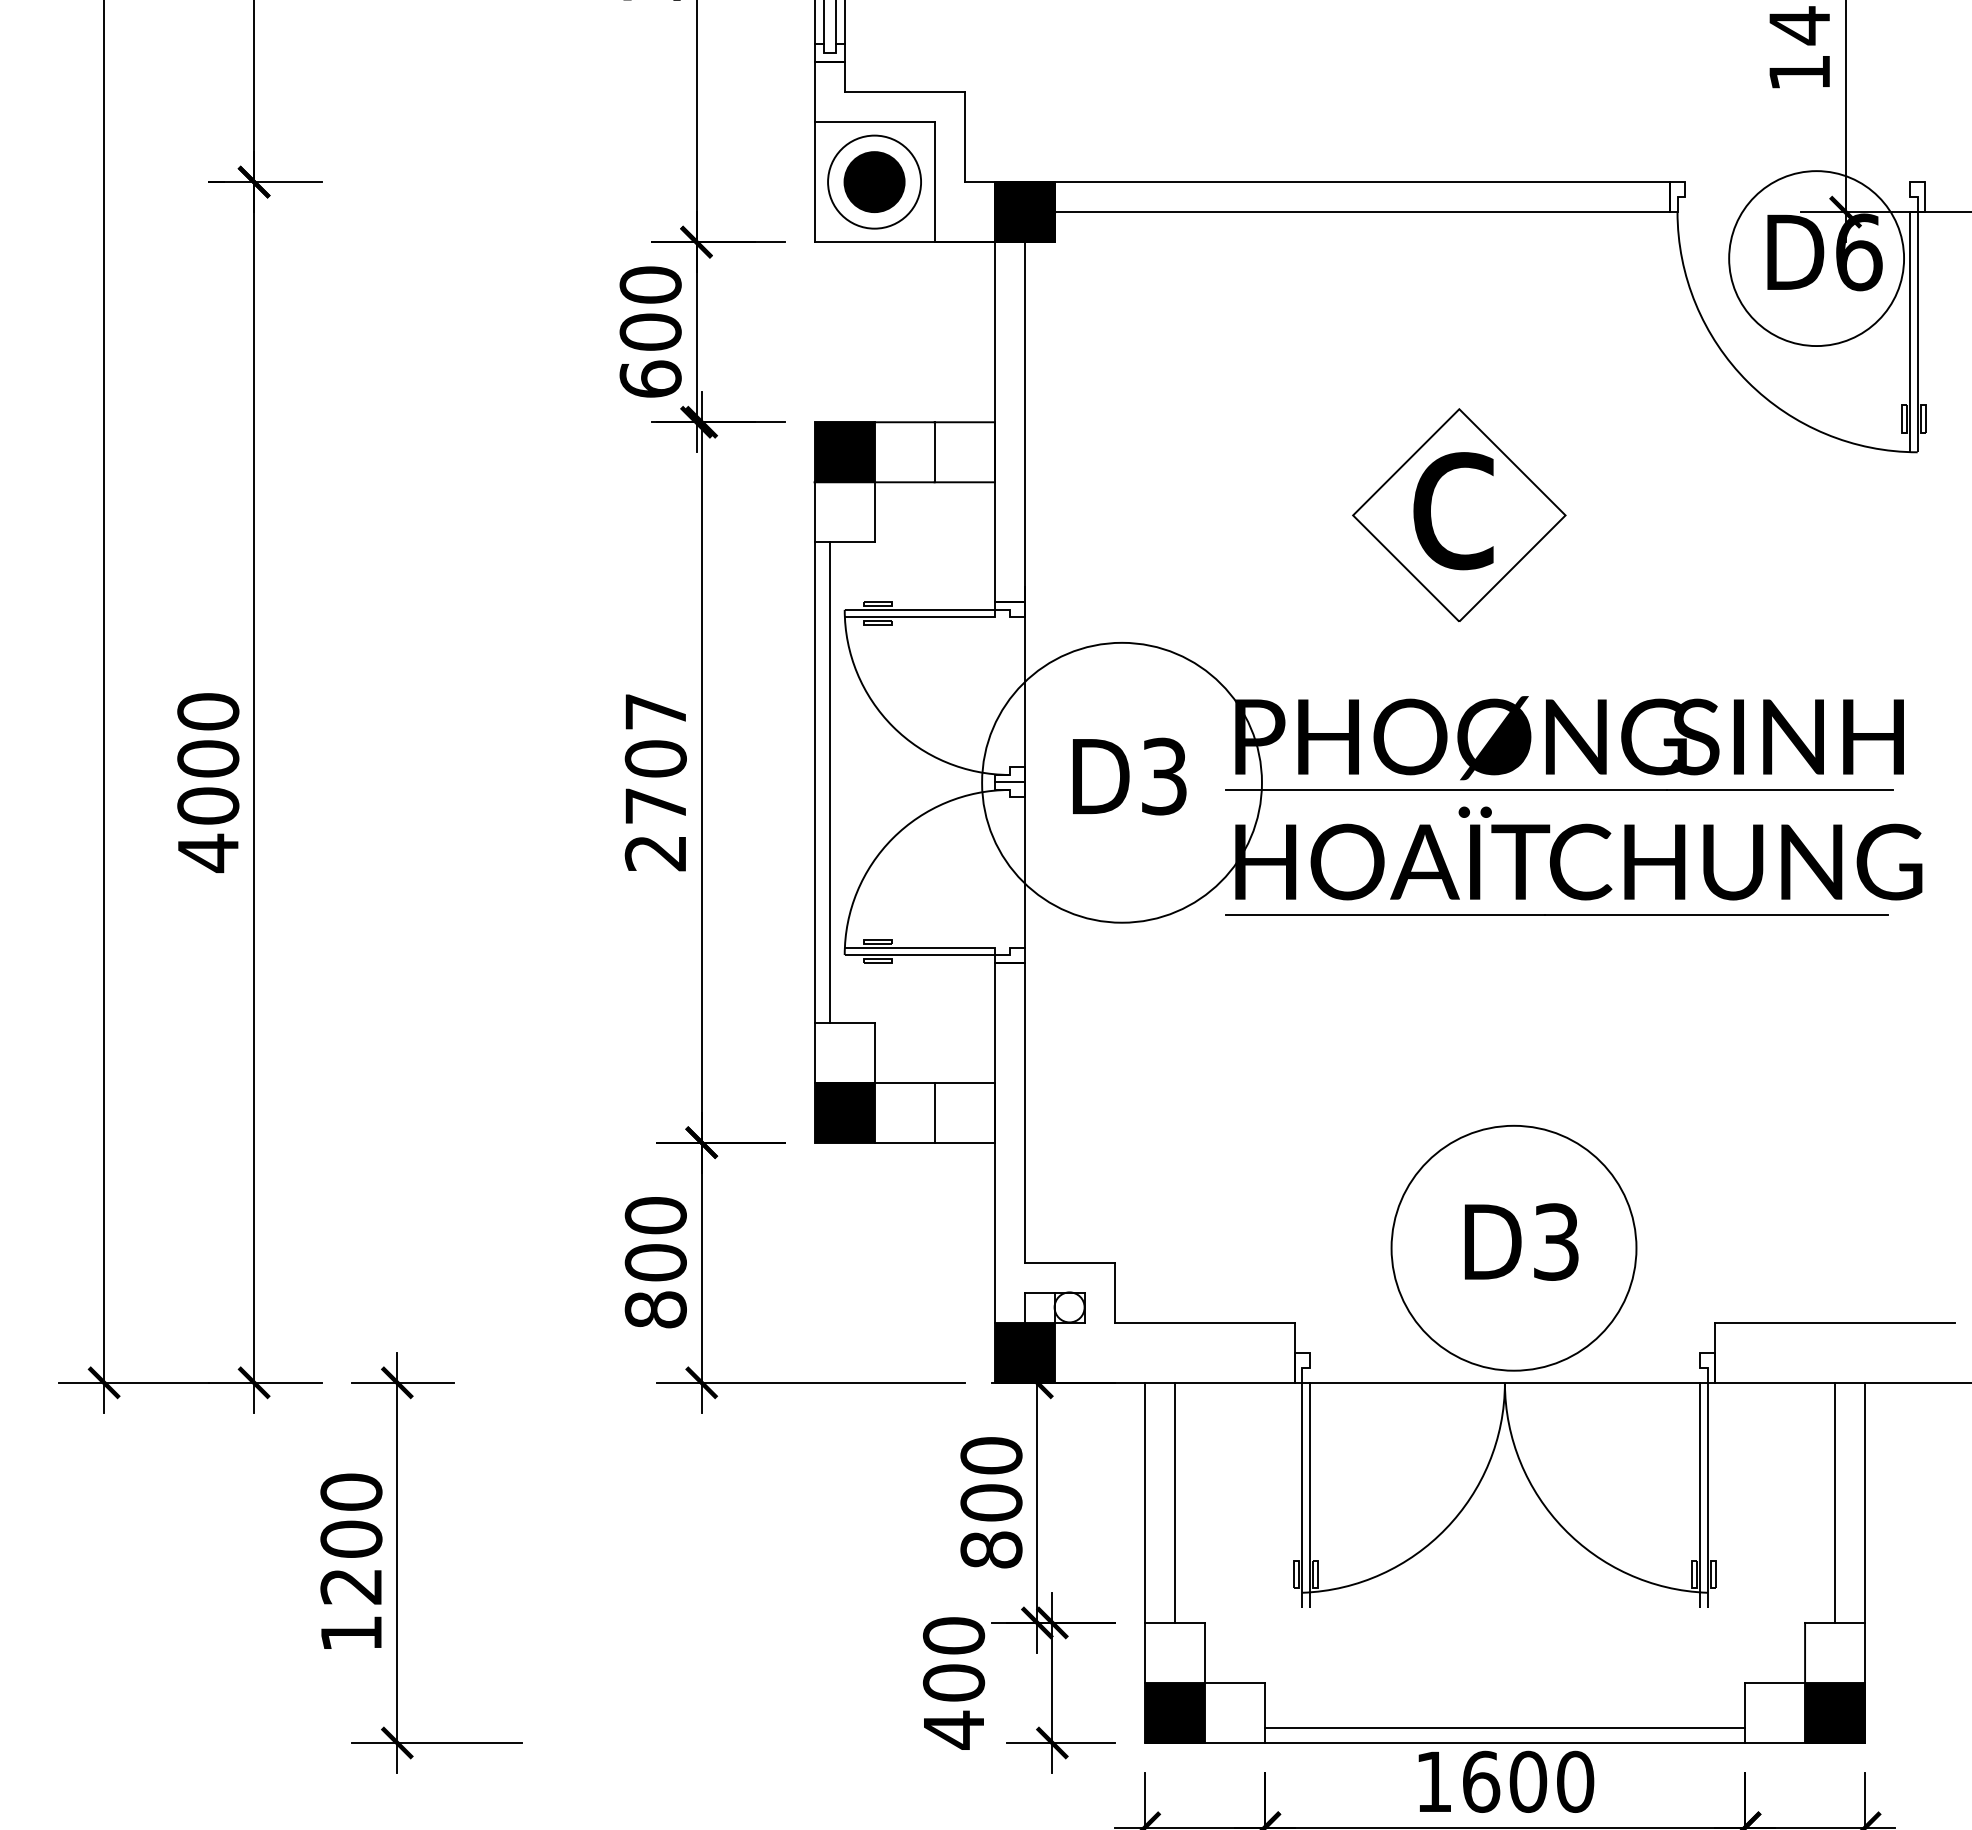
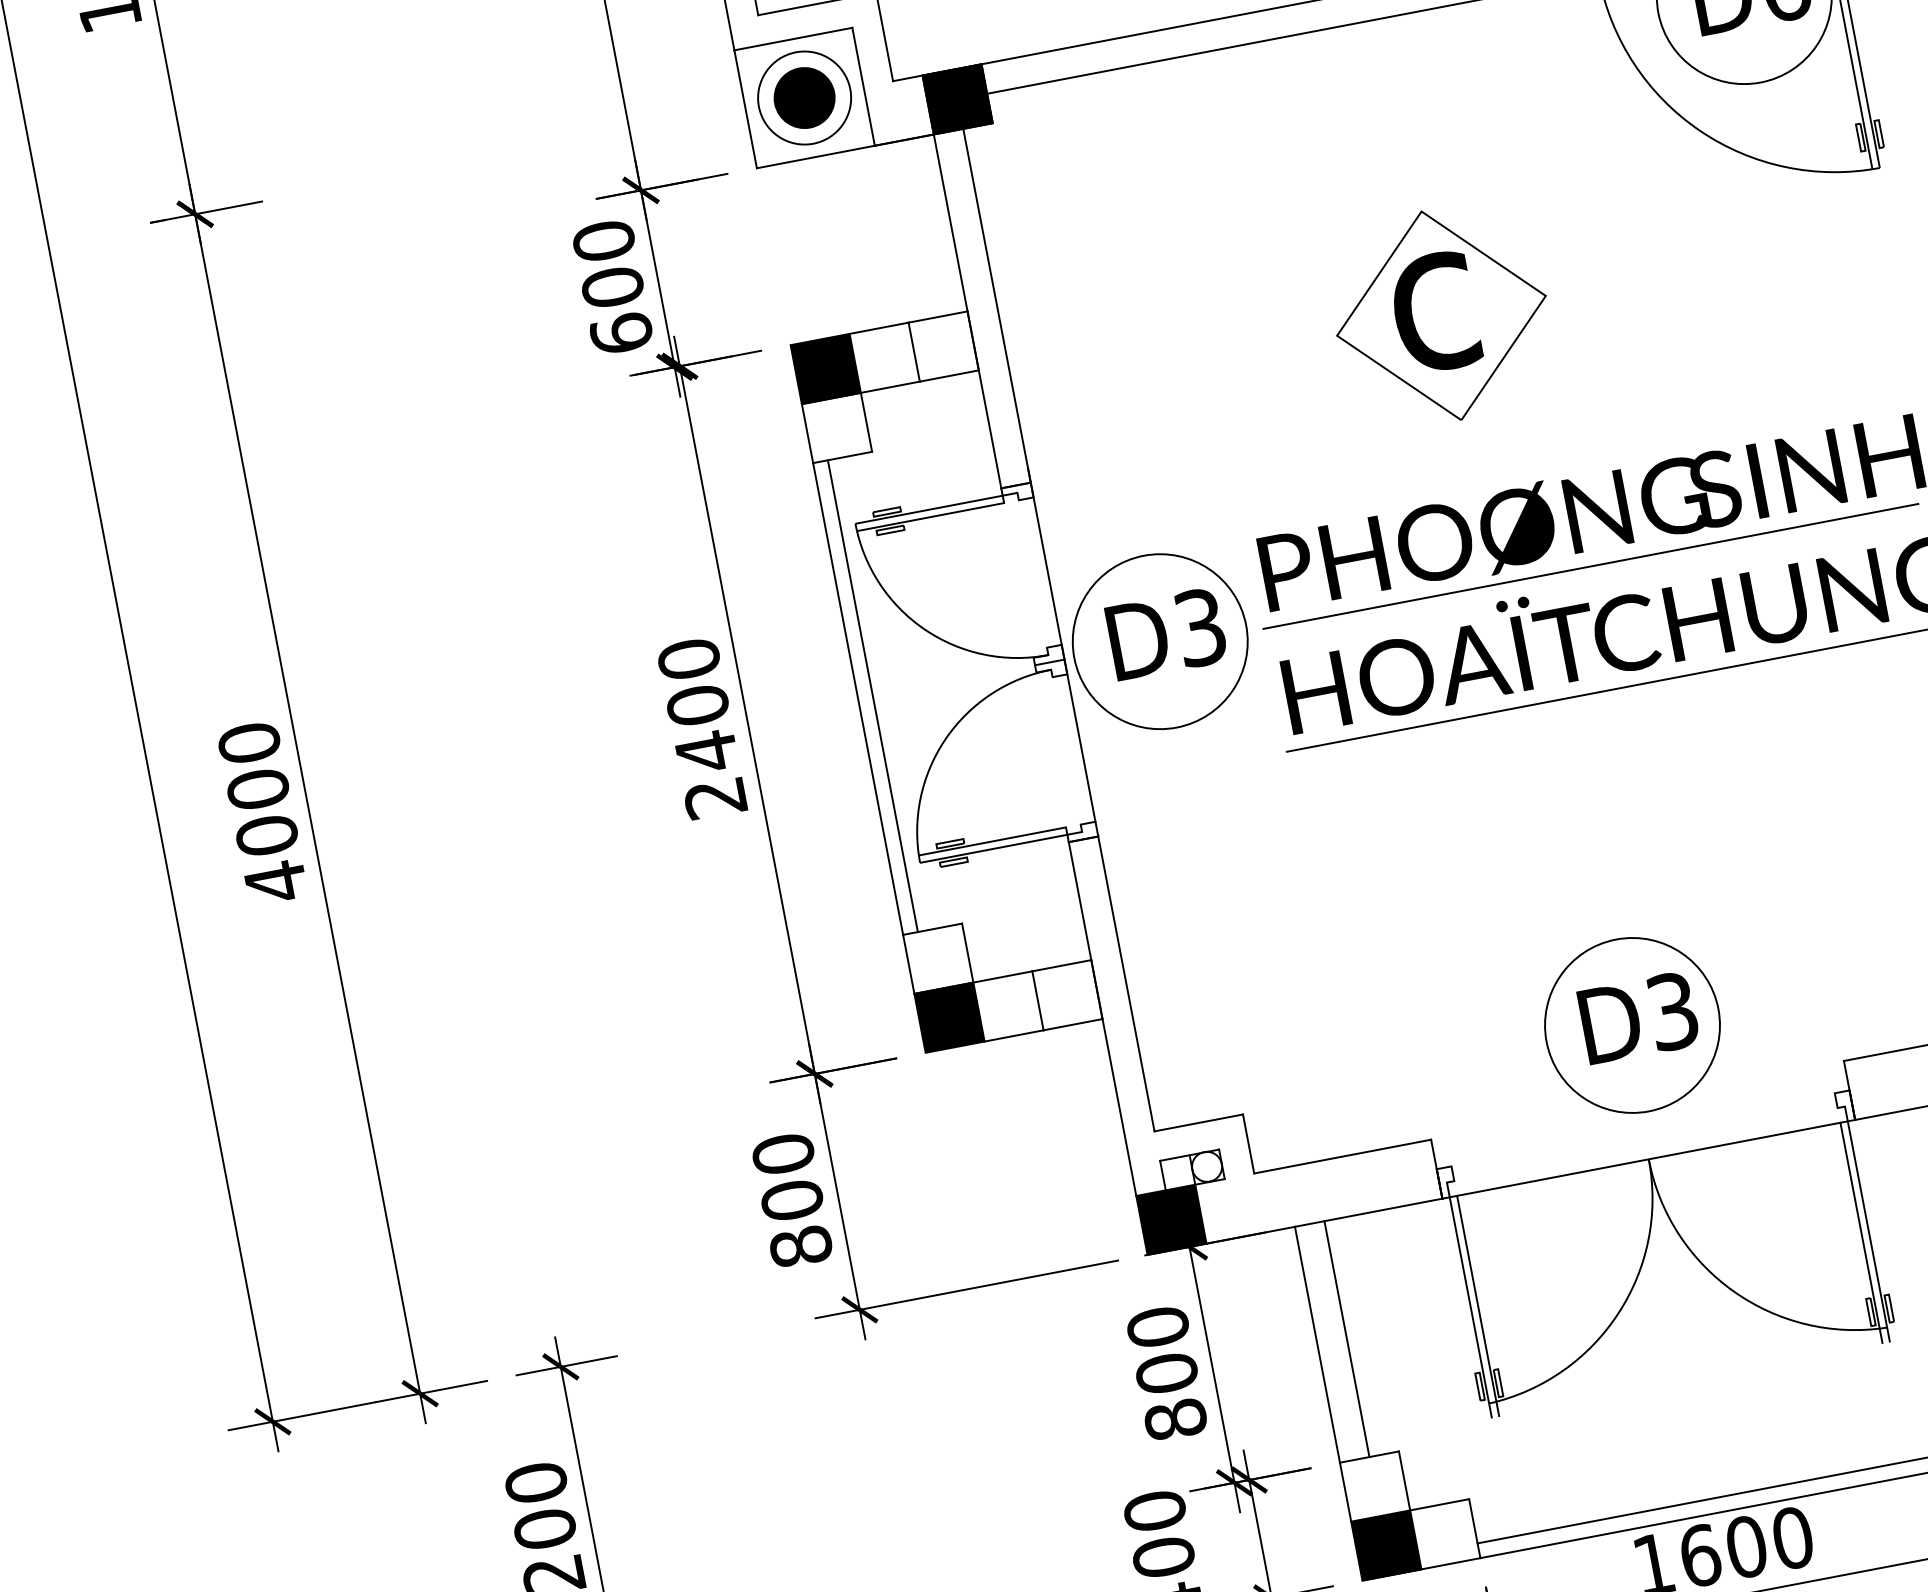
text: (655, 759) -> (697, 706), 2707 -> 2400
circle: (1121, 782) -> (1159, 641), size x0.62
circle: (1513, 1247) -> (1631, 1024), size x0.71

